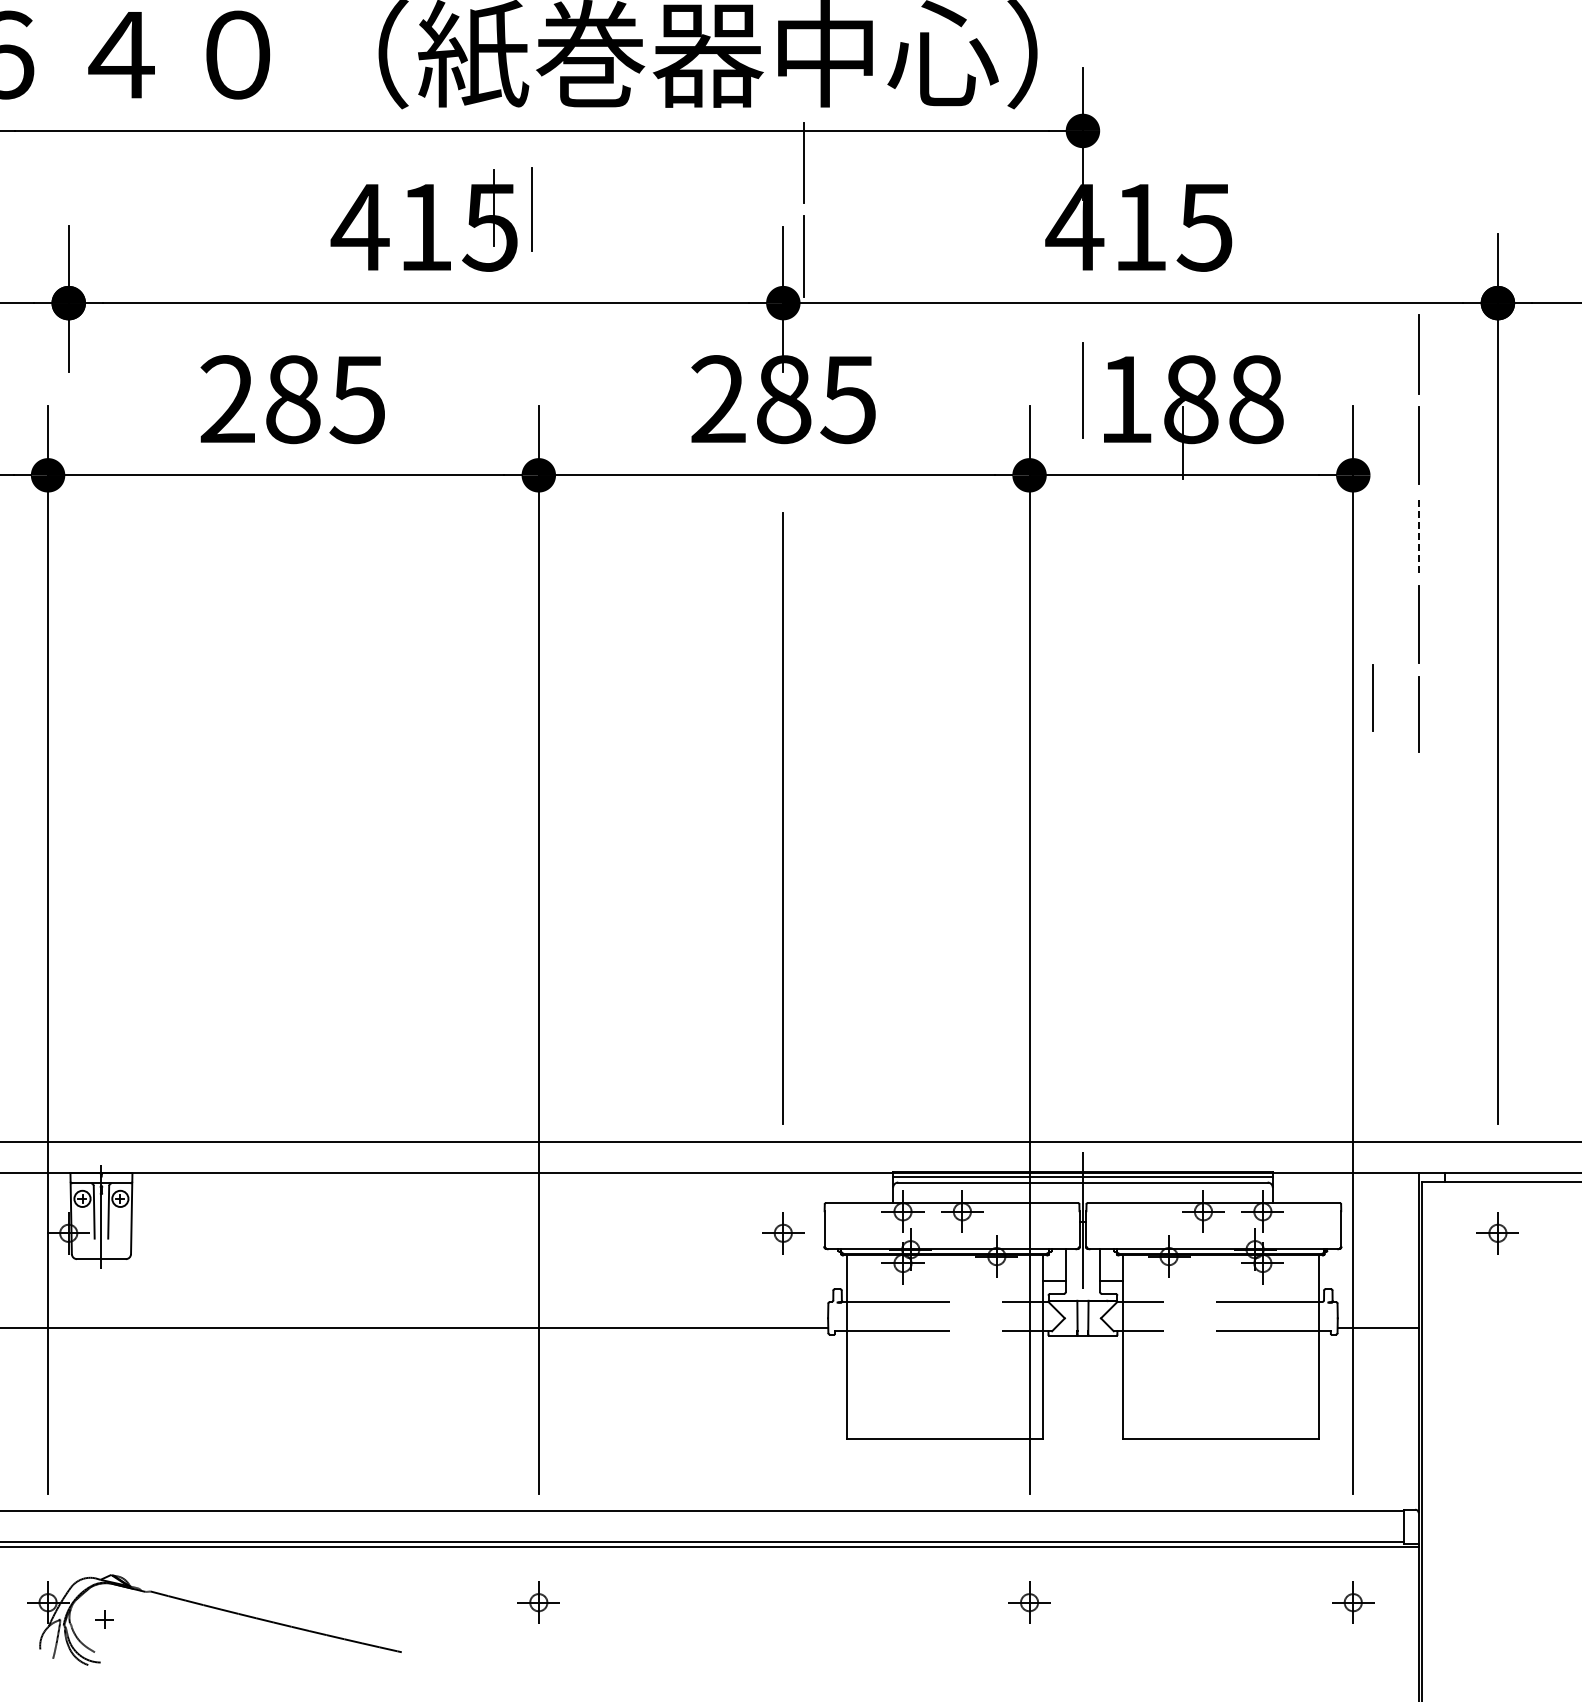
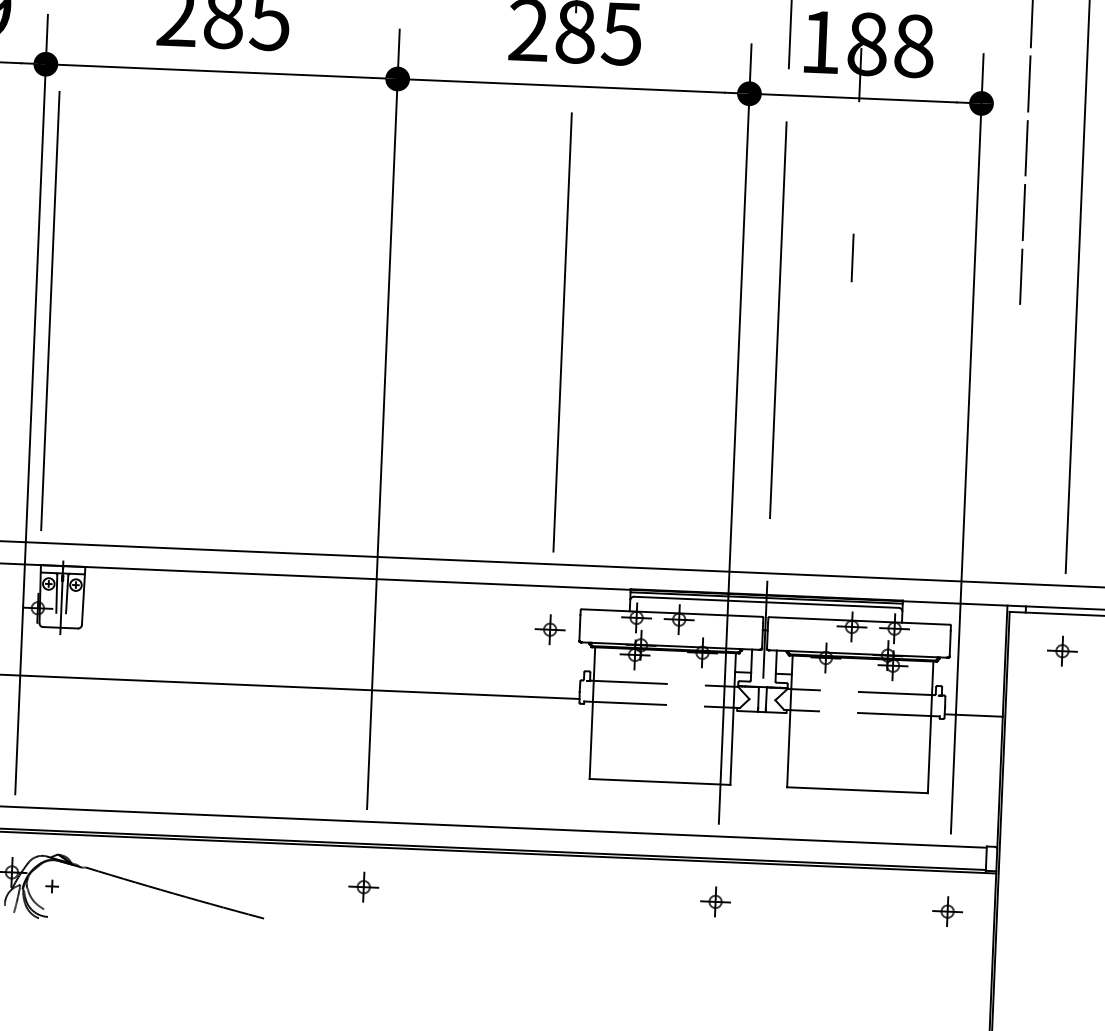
line: (1418, 535) -> (1026, 148), dashed -> solid
line: (1372, 697) -> (852, 257), moved
line: (1082, 788) -> (777, 319), added
line: (68, 818) -> (50, 310), added

